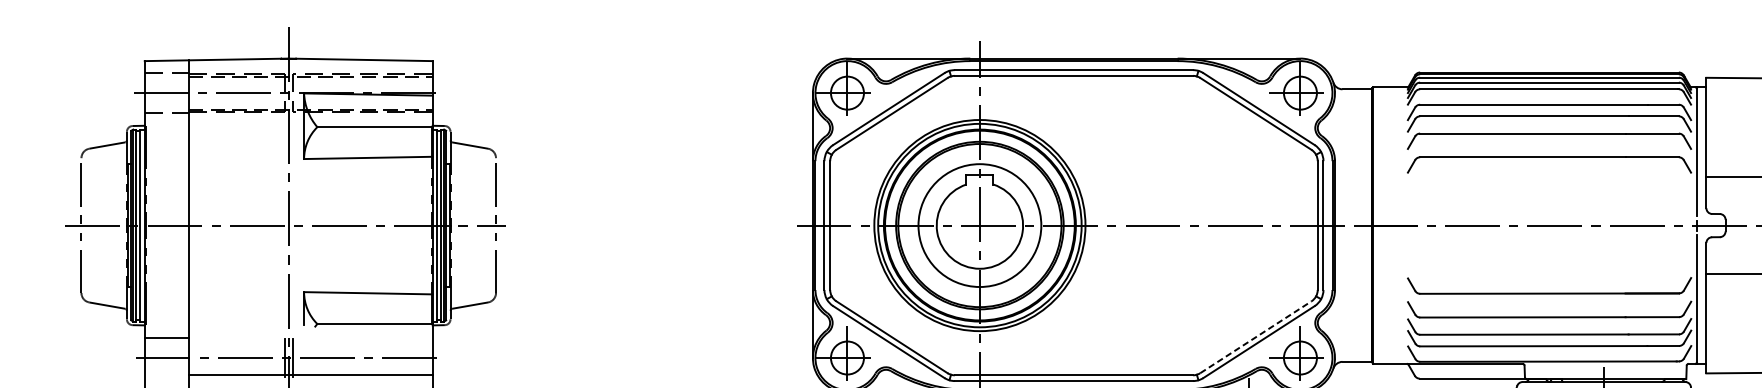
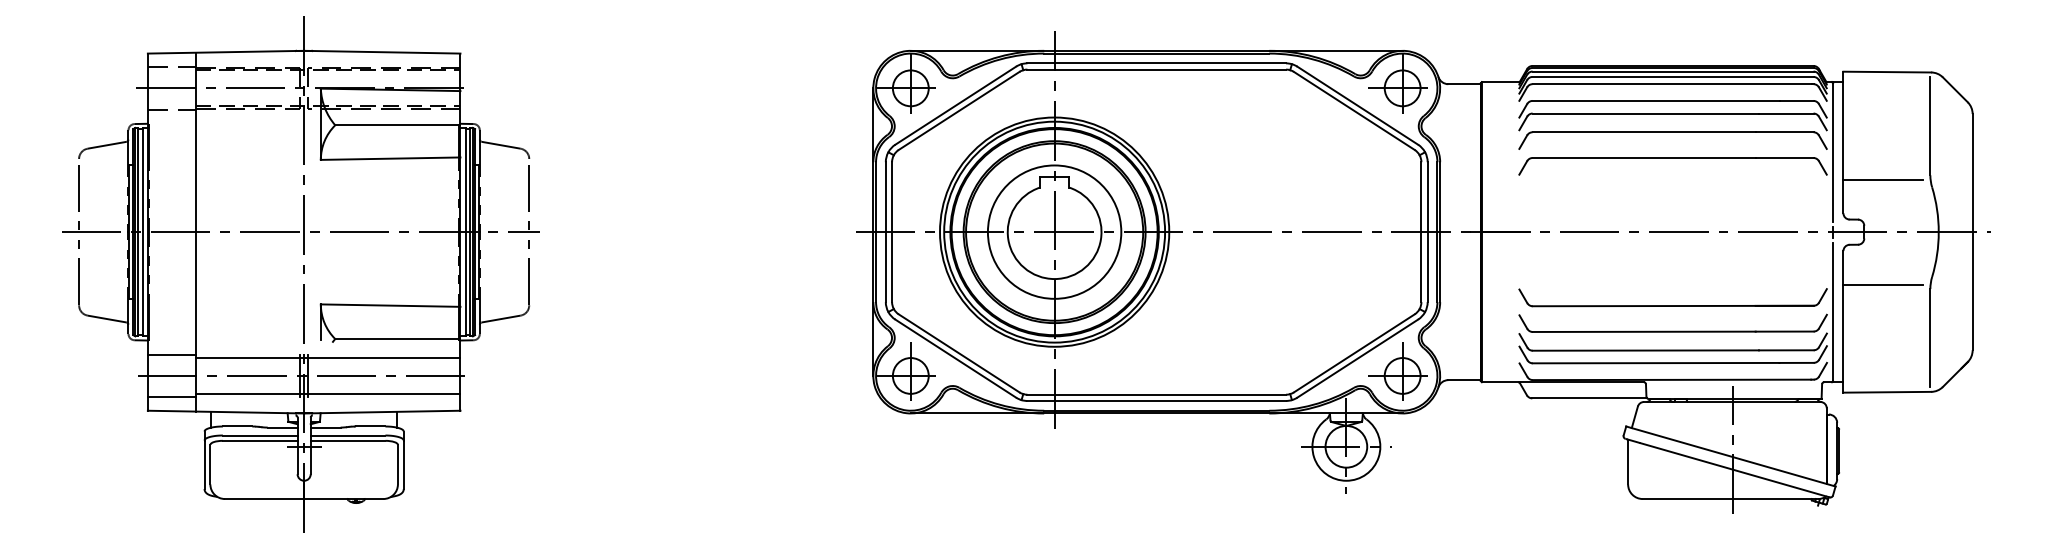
line: (1256, 337) -> (1354, 353), dashed -> solid
line: (310, 341) -> (327, 358), added
line: (166, 377) -> (171, 397), added

